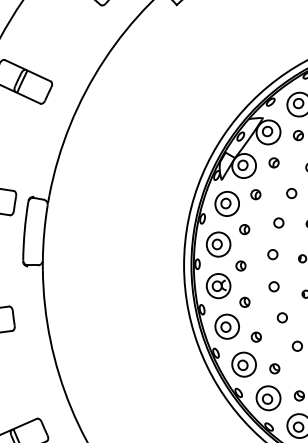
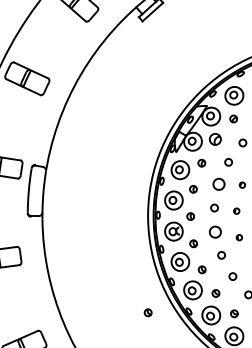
part: (274, 162) -> (215, 139), size x1.6
circle: (278, 223) -> (218, 184), size x1.6
circle: (274, 285) -> (215, 231), size x1.6
part: (183, 394) -> (147, 312), added

